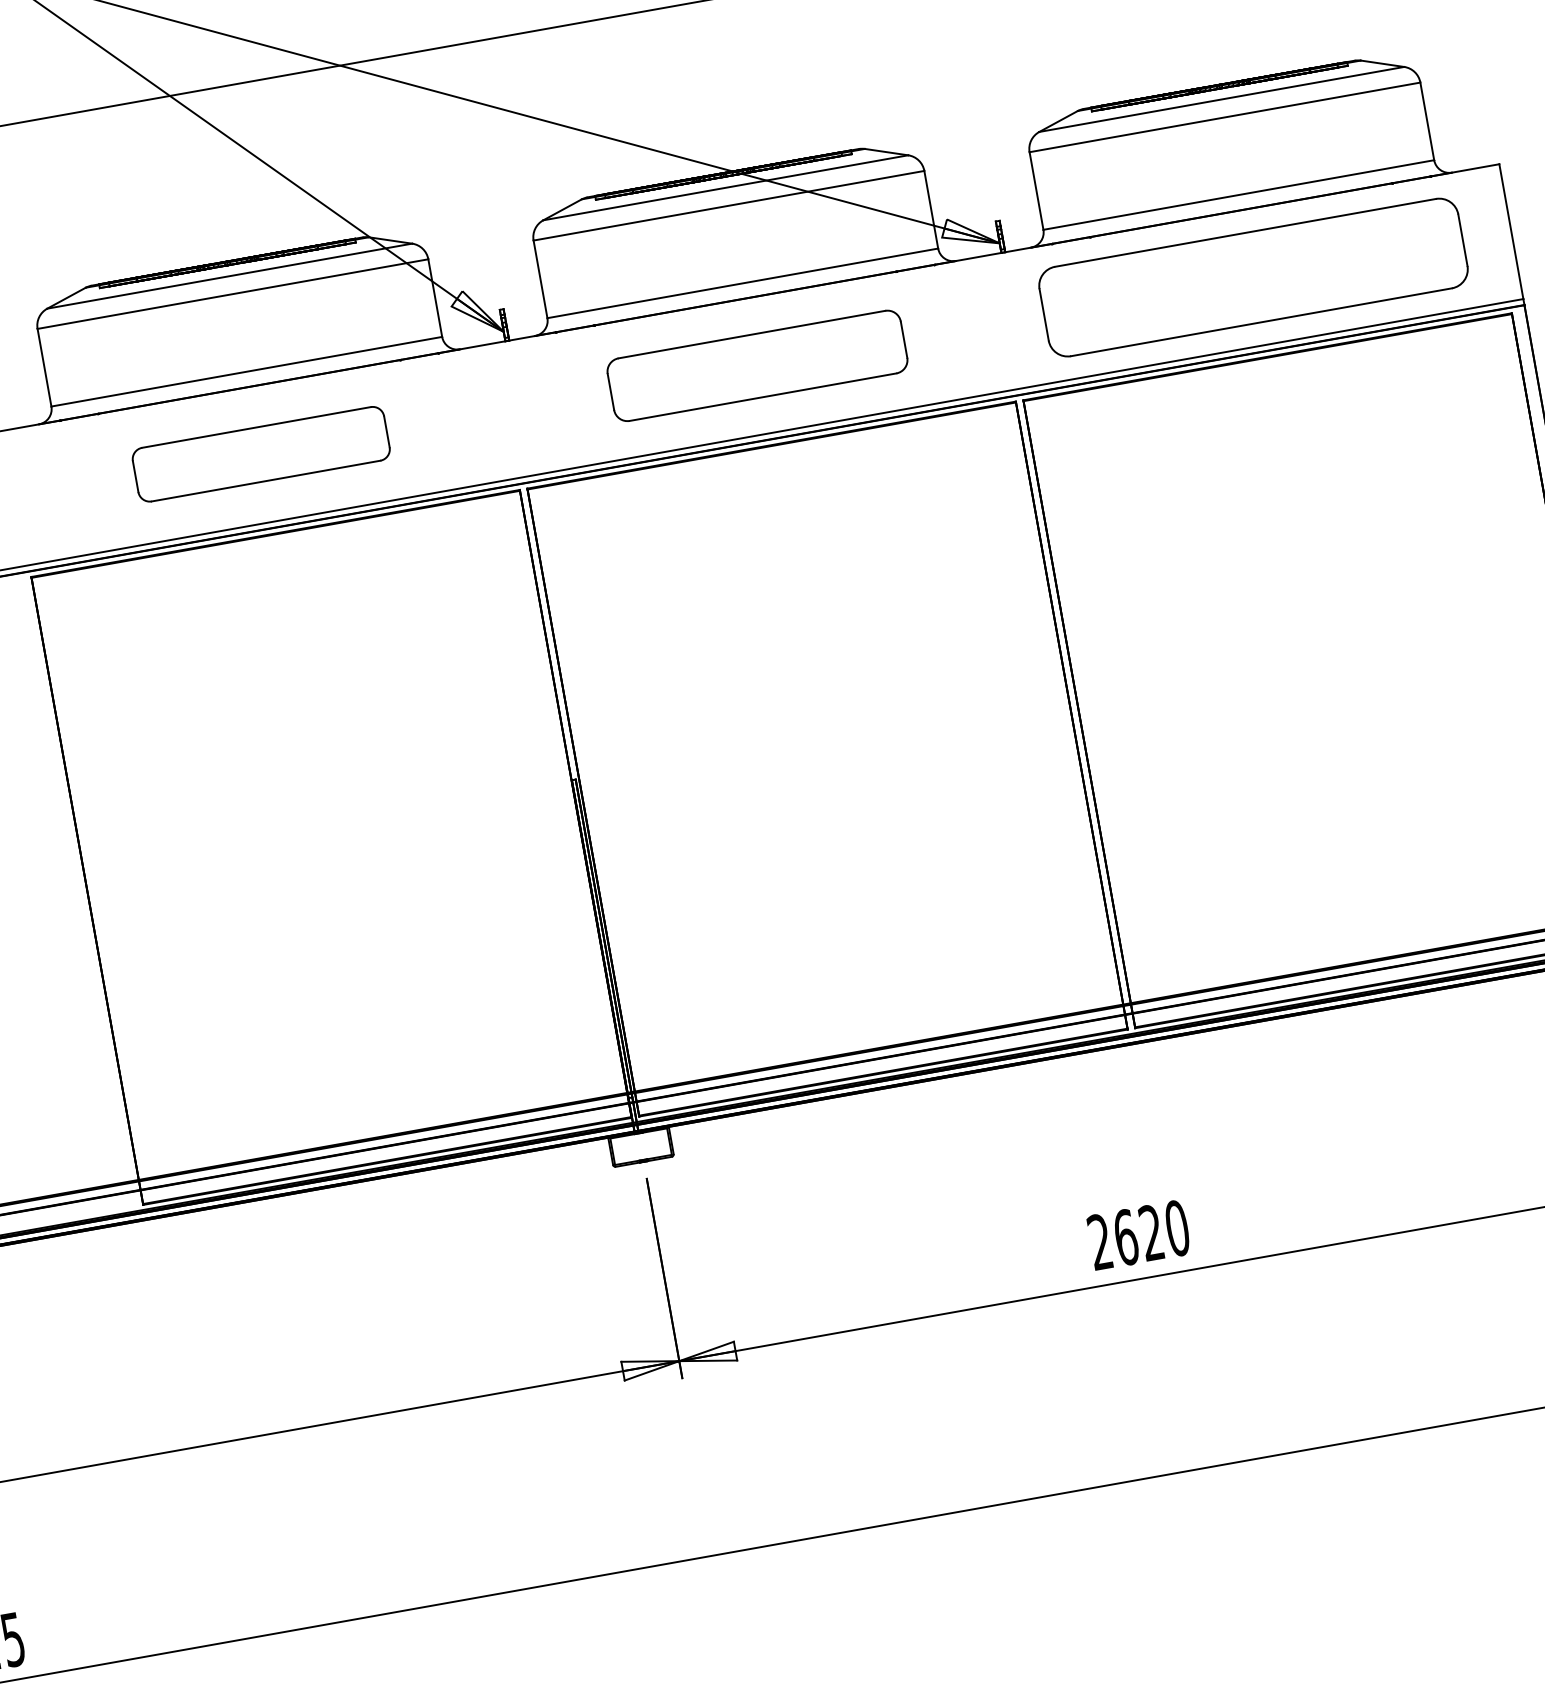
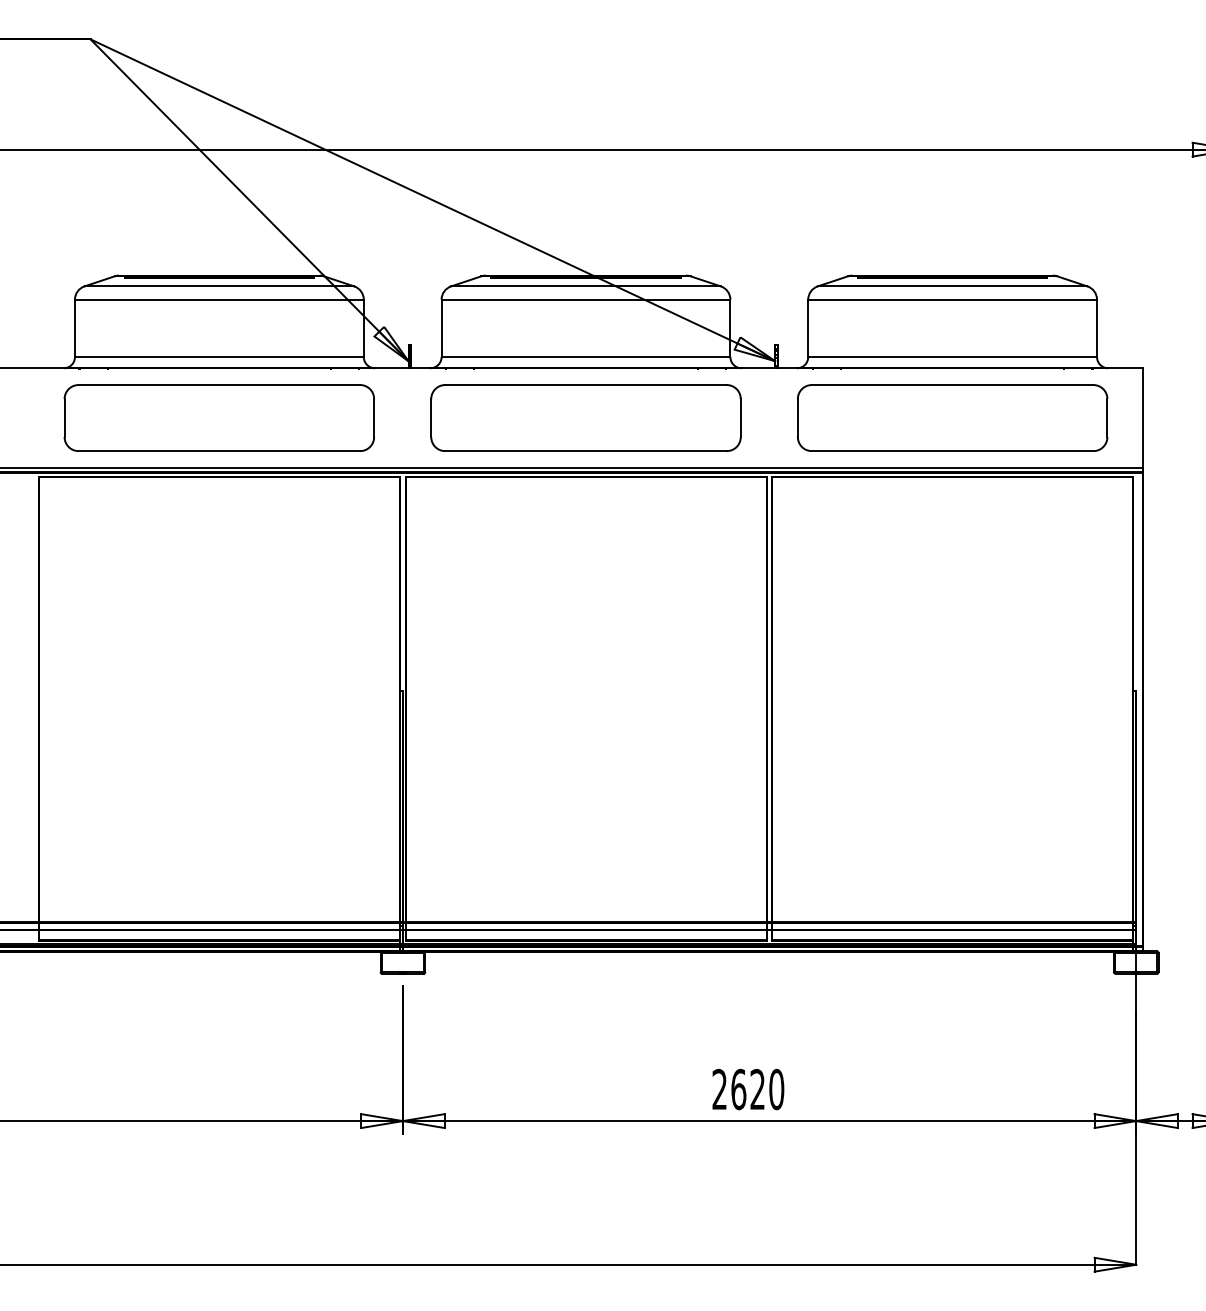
part: (756, 365) -> (585, 417), size x1.43
part: (260, 453) -> (218, 417), size x1.67

